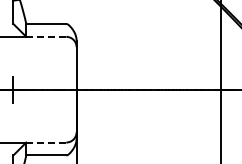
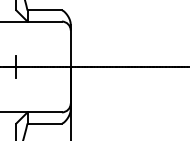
line: (46, 36) -> (44, 21), dashed -> solid
line: (46, 142) -> (44, 112), dashed -> solid

